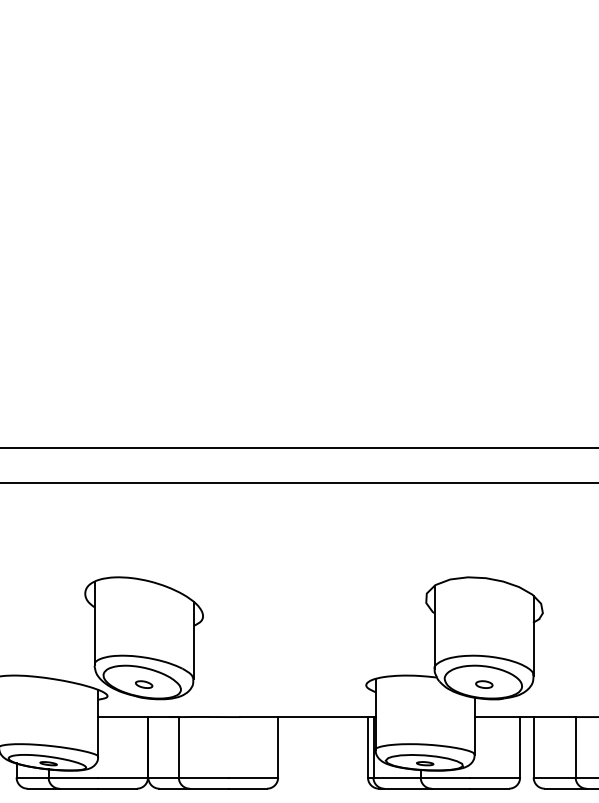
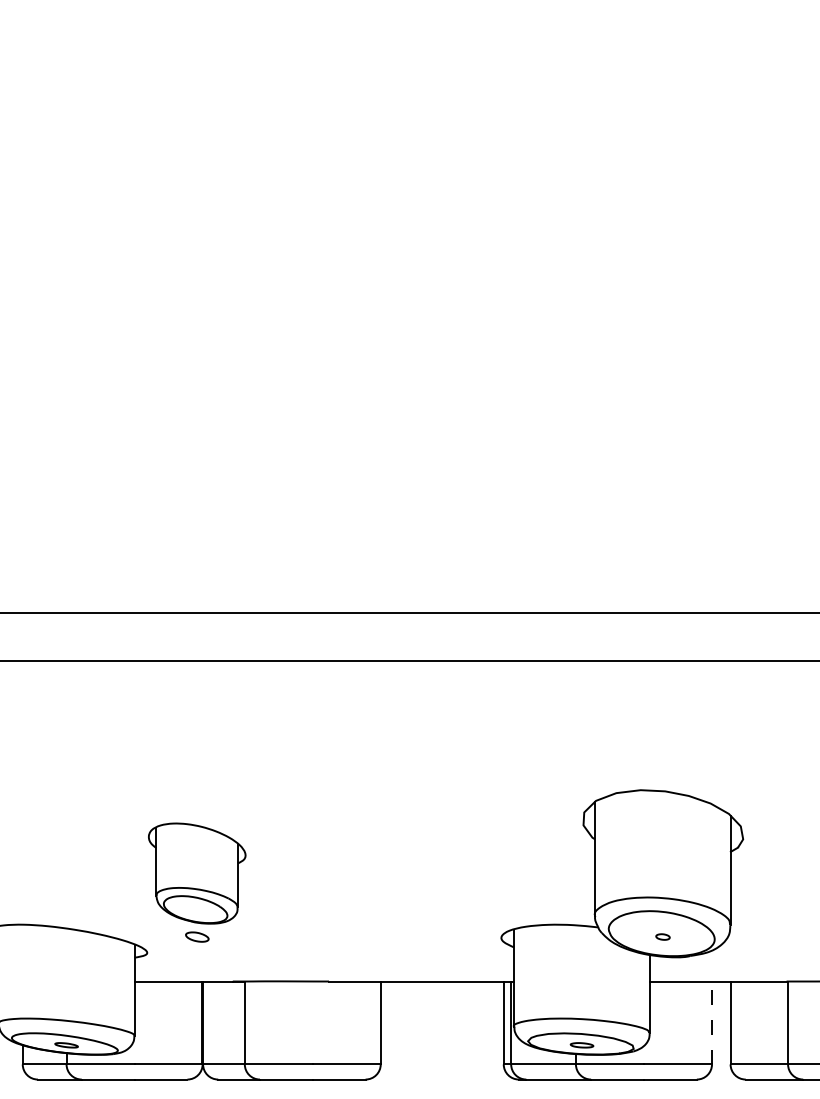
part: (143, 638) -> (196, 873), size x0.6
part: (483, 684) -> (662, 936), size x0.6
line: (519, 747) -> (711, 1022), solid -> dashed

